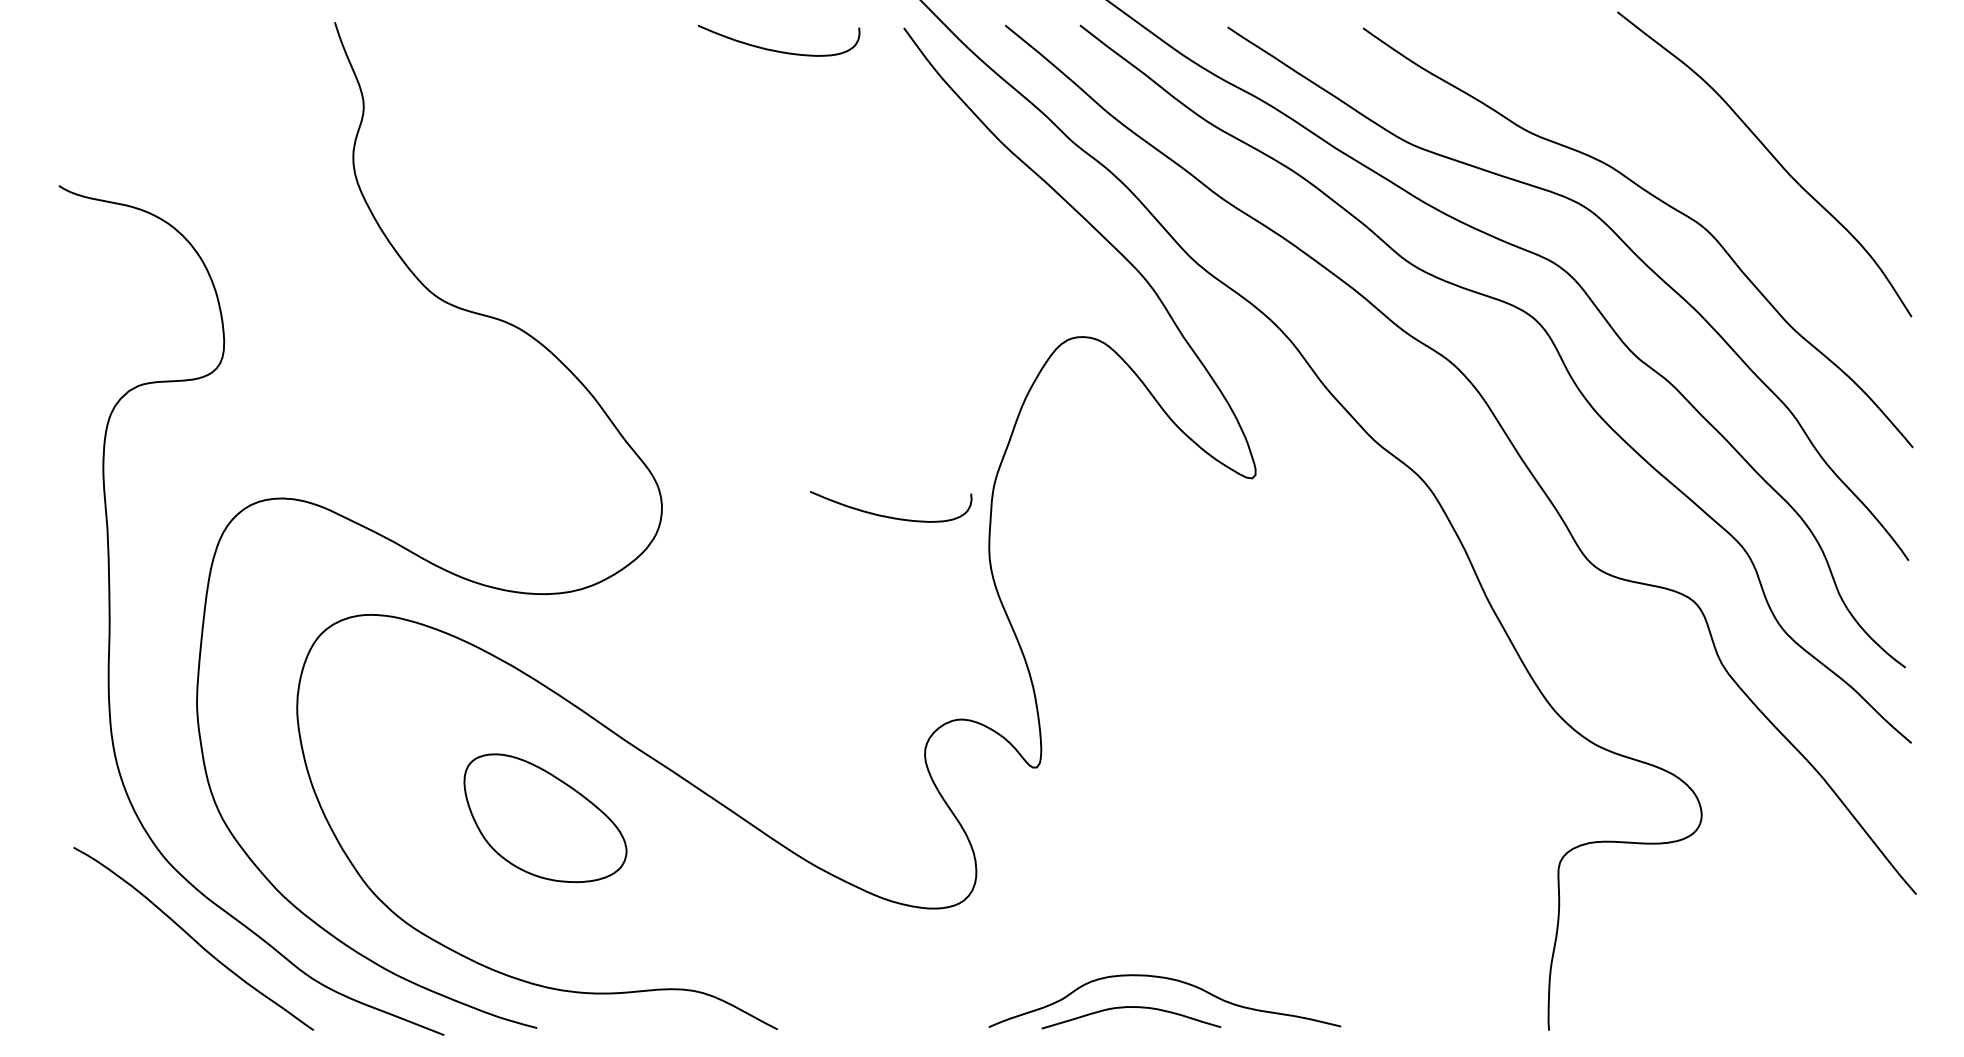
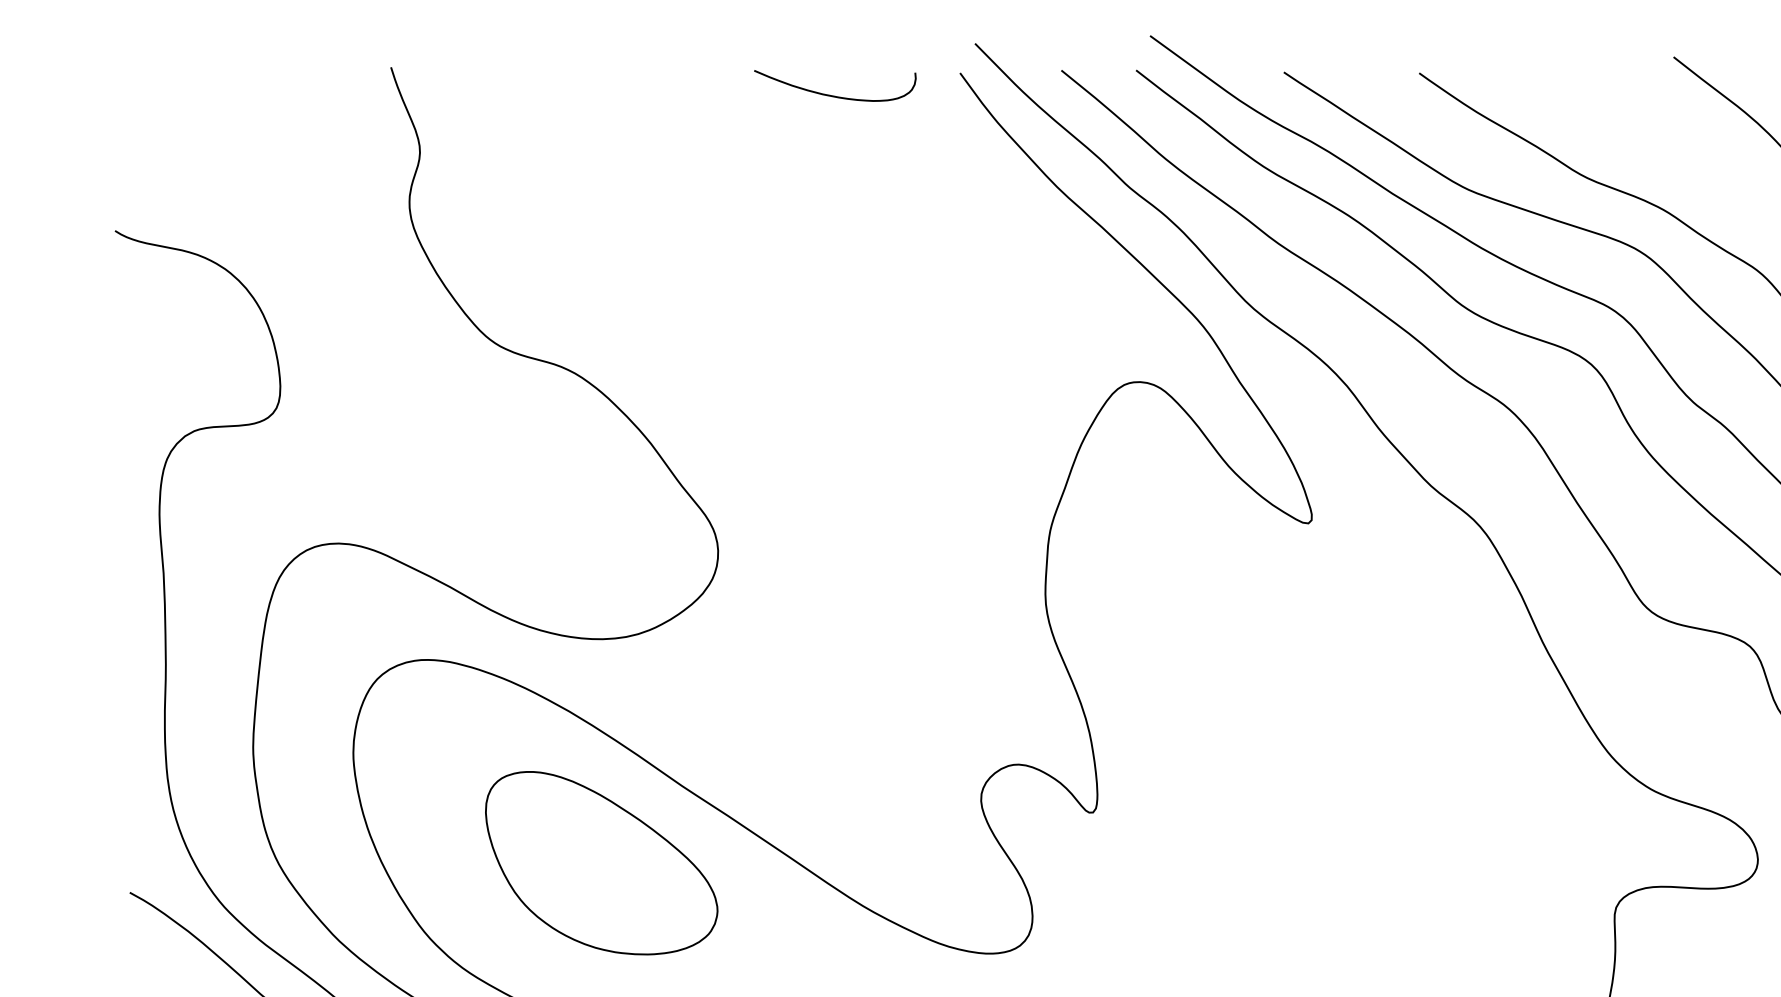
curve: (891, 516) -> (947, 561), removed
part: (545, 818) -> (601, 863), size x1.43

